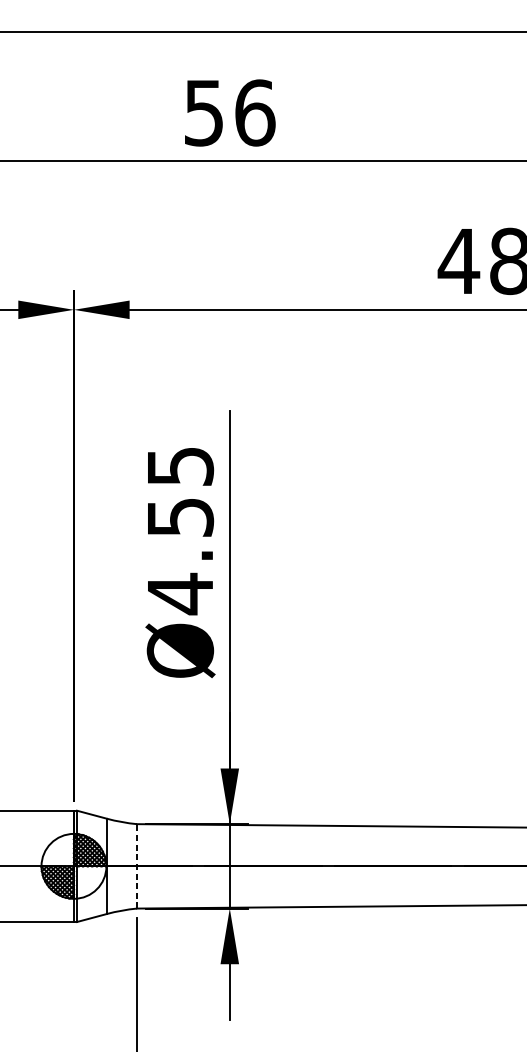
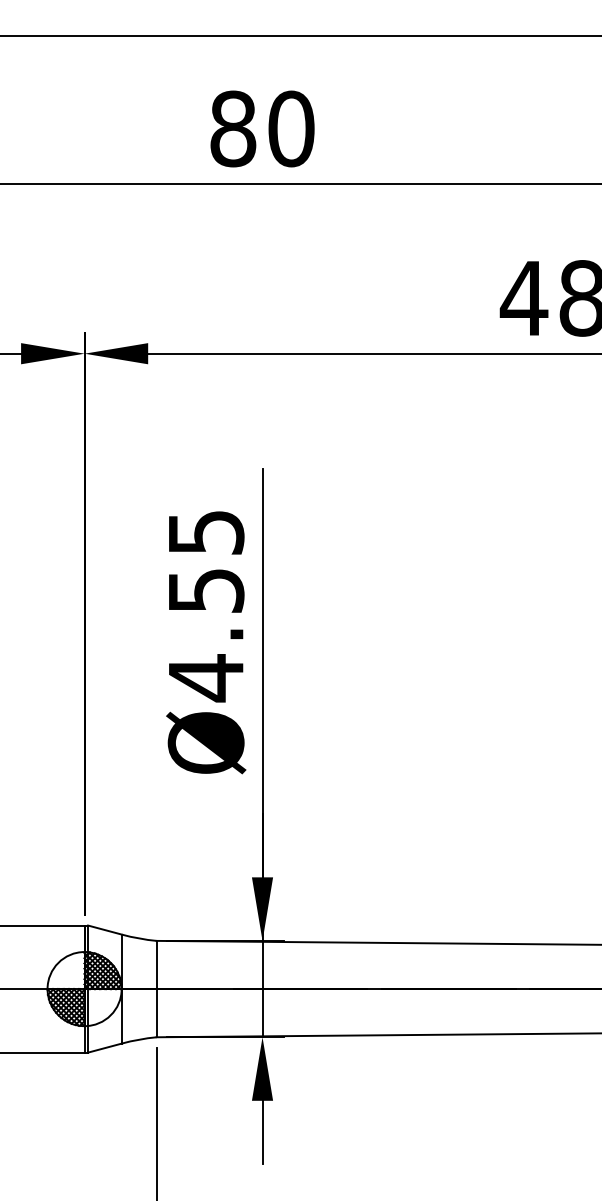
text: (229, 112) -> (262, 128), 56 -> 80
line: (136, 865) -> (156, 988), dashed -> solid

